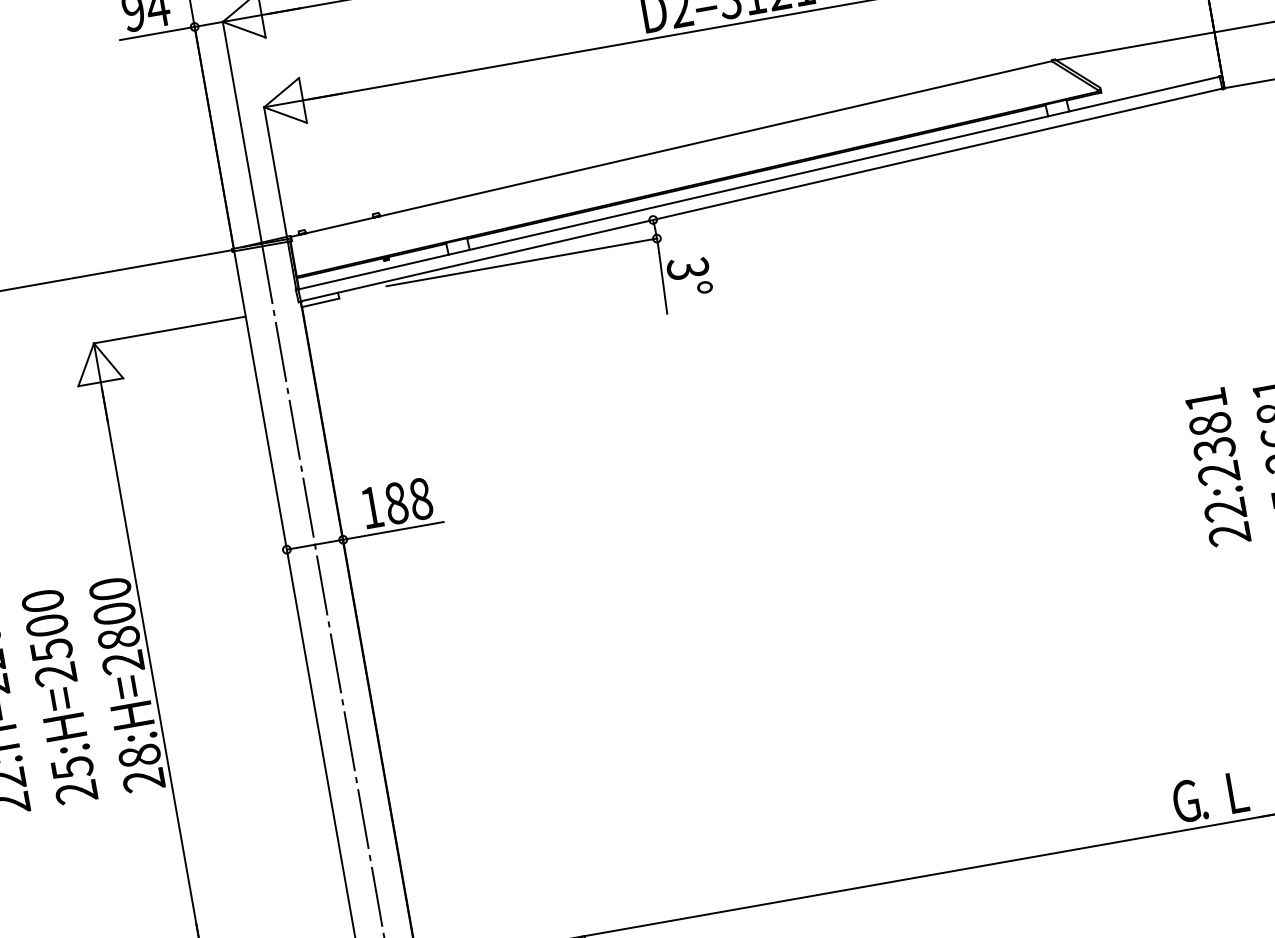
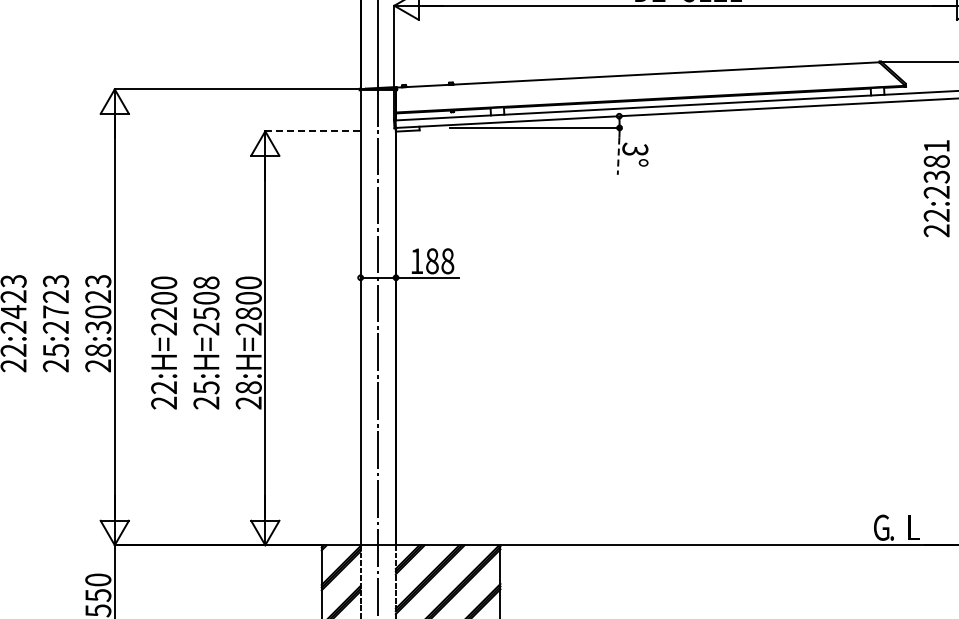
line: (663, 284) -> (618, 156), solid -> dashed
line: (169, 330) -> (312, 131), solid -> dashed
text: (1217, 467) -> (936, 188), moved
text: (42, 600) -> (206, 282), 25:H=2500 -> 25:H=2508

